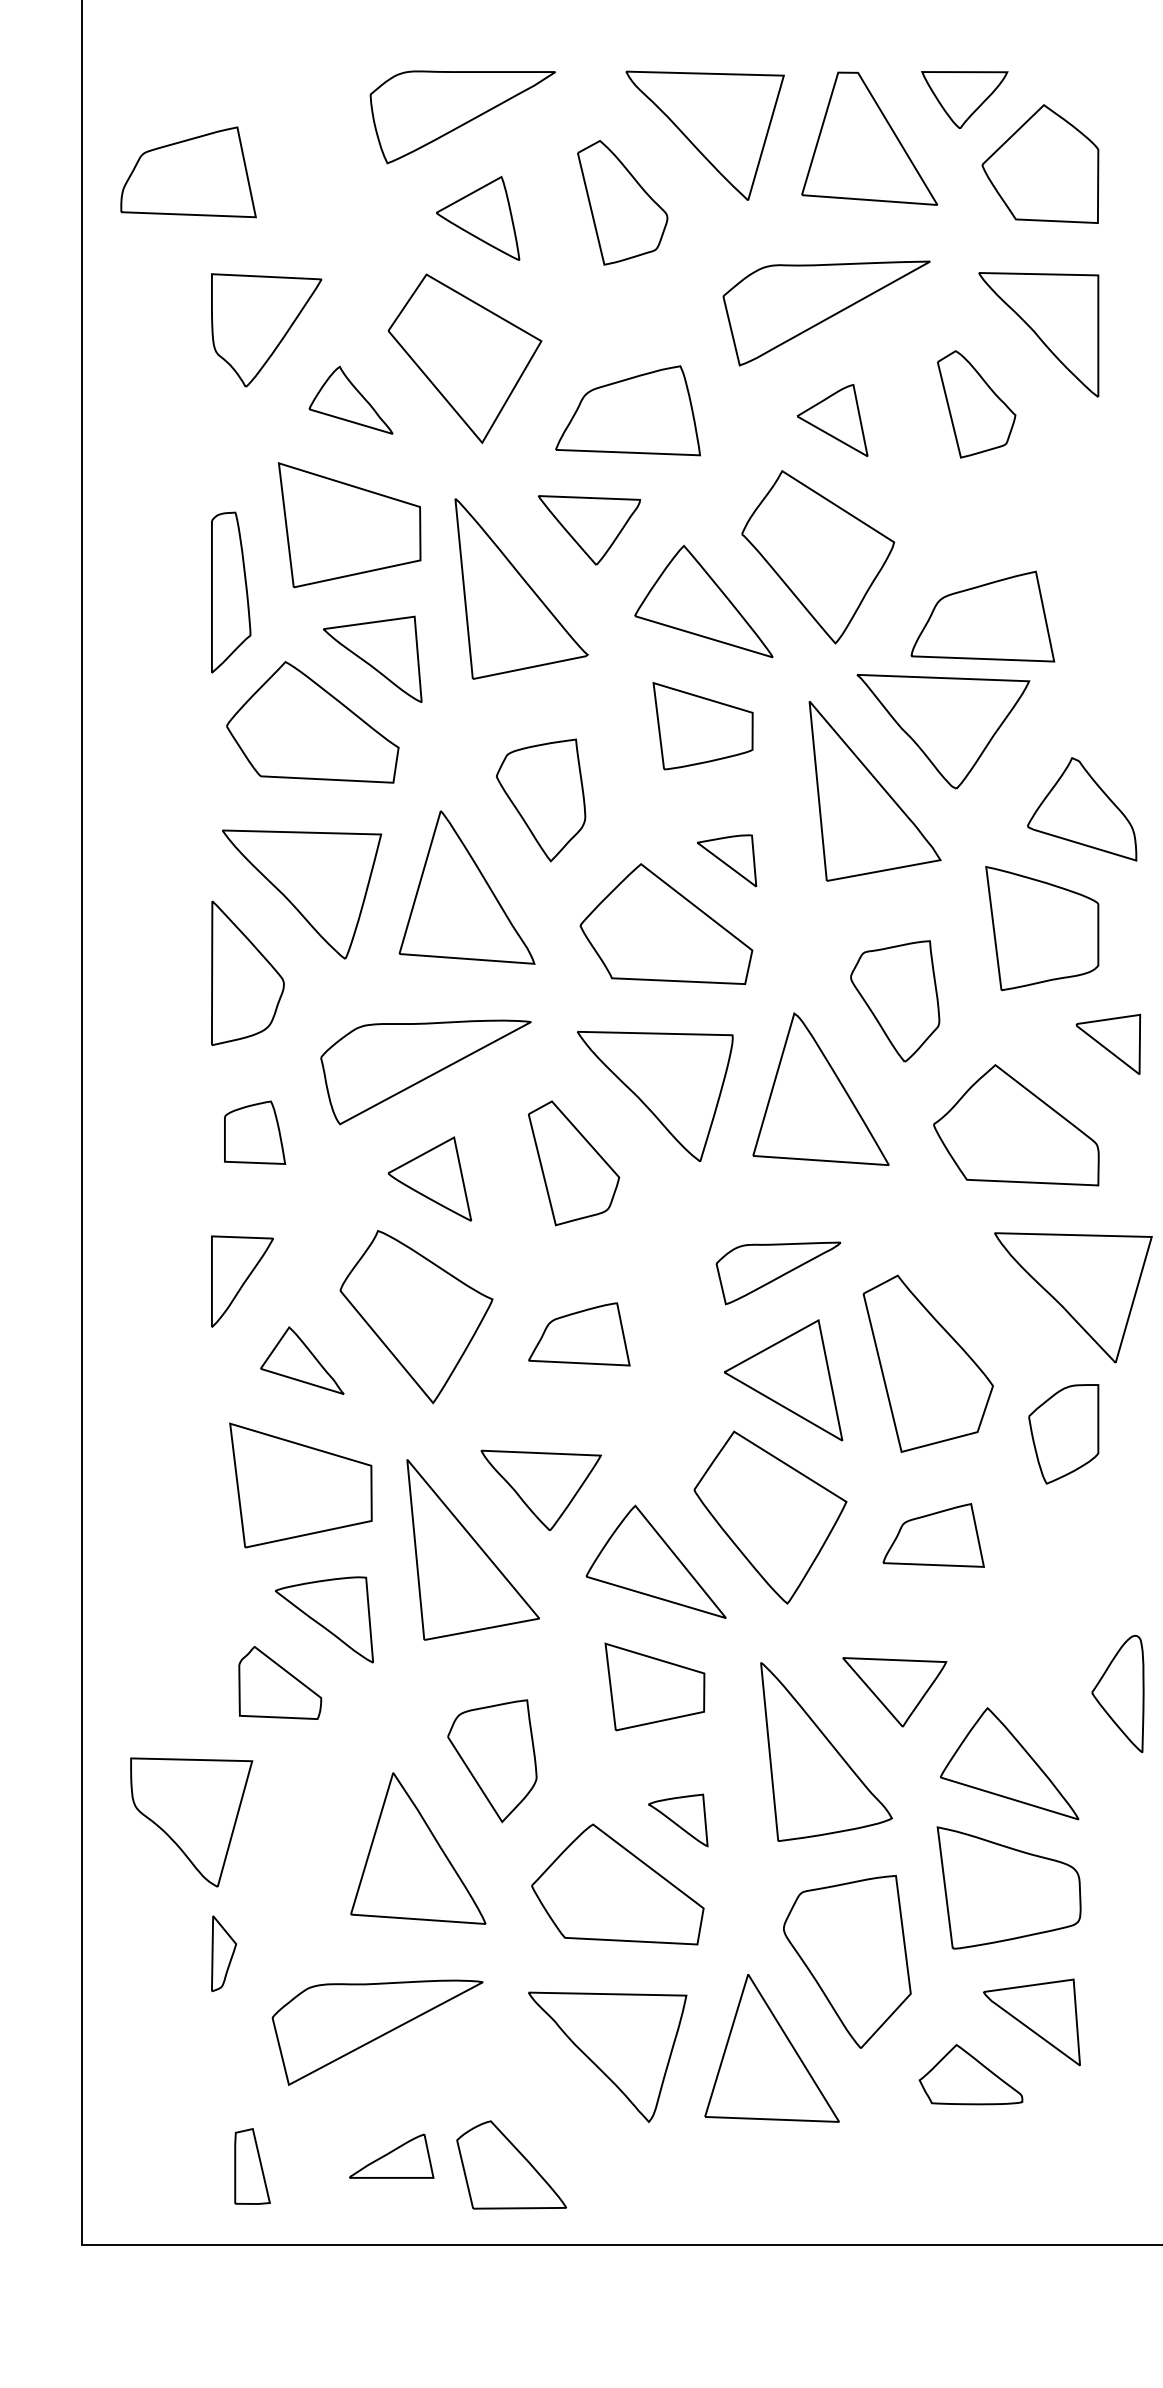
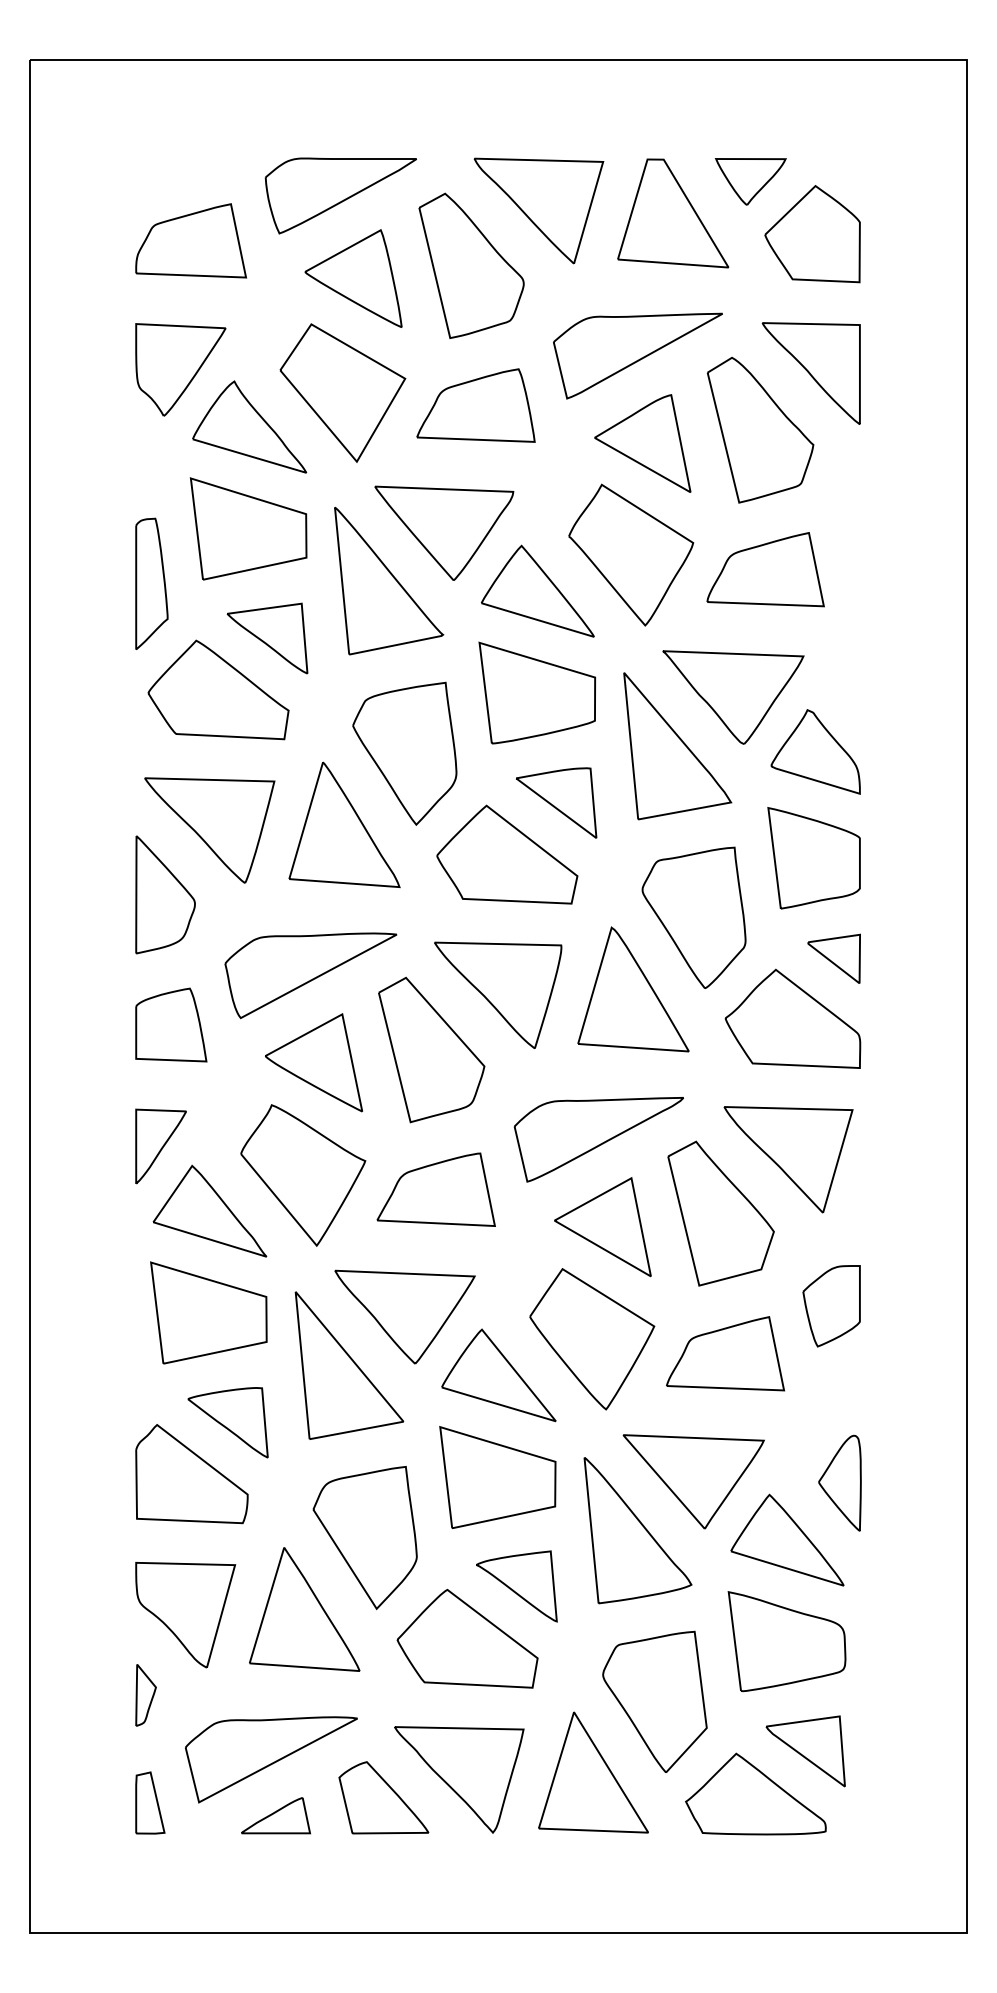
part: (187, 171) -> (190, 240), moved
part: (622, 202) -> (471, 265), size x1.43
part: (478, 218) -> (353, 278), size x1.43
part: (350, 399) -> (249, 426), size x1.67
part: (976, 404) -> (760, 430), size x1.67
part: (627, 410) -> (475, 405), moved
part: (832, 420) -> (642, 443), size x1.67
part: (589, 529) -> (444, 532), size x1.67
part: (982, 616) -> (765, 569), moved
part: (702, 725) -> (536, 692), size x1.43
part: (540, 800) -> (404, 753), size x1.43
part: (1081, 808) -> (815, 751), moved
part: (726, 860) -> (556, 802), size x1.67
part: (894, 1001) -> (693, 917), size x1.43
part: (1107, 1043) -> (833, 958), moved
part: (255, 1132) -> (171, 1024), size x1.43
part: (573, 1162) -> (431, 1049), size x1.43
part: (430, 1178) -> (314, 1062), size x1.43
part: (778, 1272) -> (598, 1139), size x1.67
part: (1073, 1297) -> (788, 1159), moved
part: (578, 1334) -> (435, 1189), size x1.43
part: (301, 1359) -> (209, 1210), size x1.67
part: (1063, 1434) -> (831, 1306), moved
part: (540, 1489) -> (404, 1316), size x1.43
part: (933, 1535) -> (725, 1353), size x1.43
part: (279, 1683) -> (191, 1474), size x1.67
part: (654, 1686) -> (497, 1477), size x1.43
part: (894, 1691) -> (693, 1481), size x1.67
part: (1117, 1693) -> (839, 1482), moved
part: (491, 1761) -> (364, 1538), size x1.43
part: (677, 1820) -> (516, 1586), size x1.67
part: (191, 1822) -> (185, 1615), moved
part: (970, 2073) -> (755, 1793), size x1.67
part: (391, 2156) -> (275, 1815), moved
part: (511, 2164) -> (383, 1797), moved
part: (252, 2165) -> (150, 1802), moved

